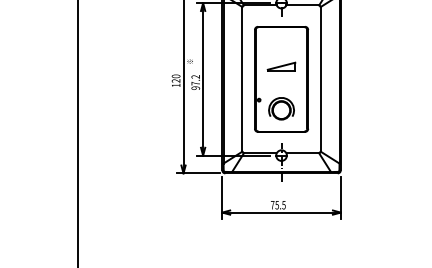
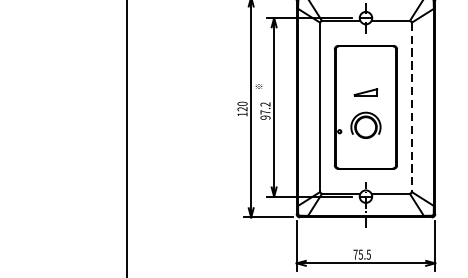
part: (281, 66) -> (365, 92), size x0.7
line: (320, 79) -> (411, 107), solid -> dashed
part: (281, 108) -> (365, 125), moved

